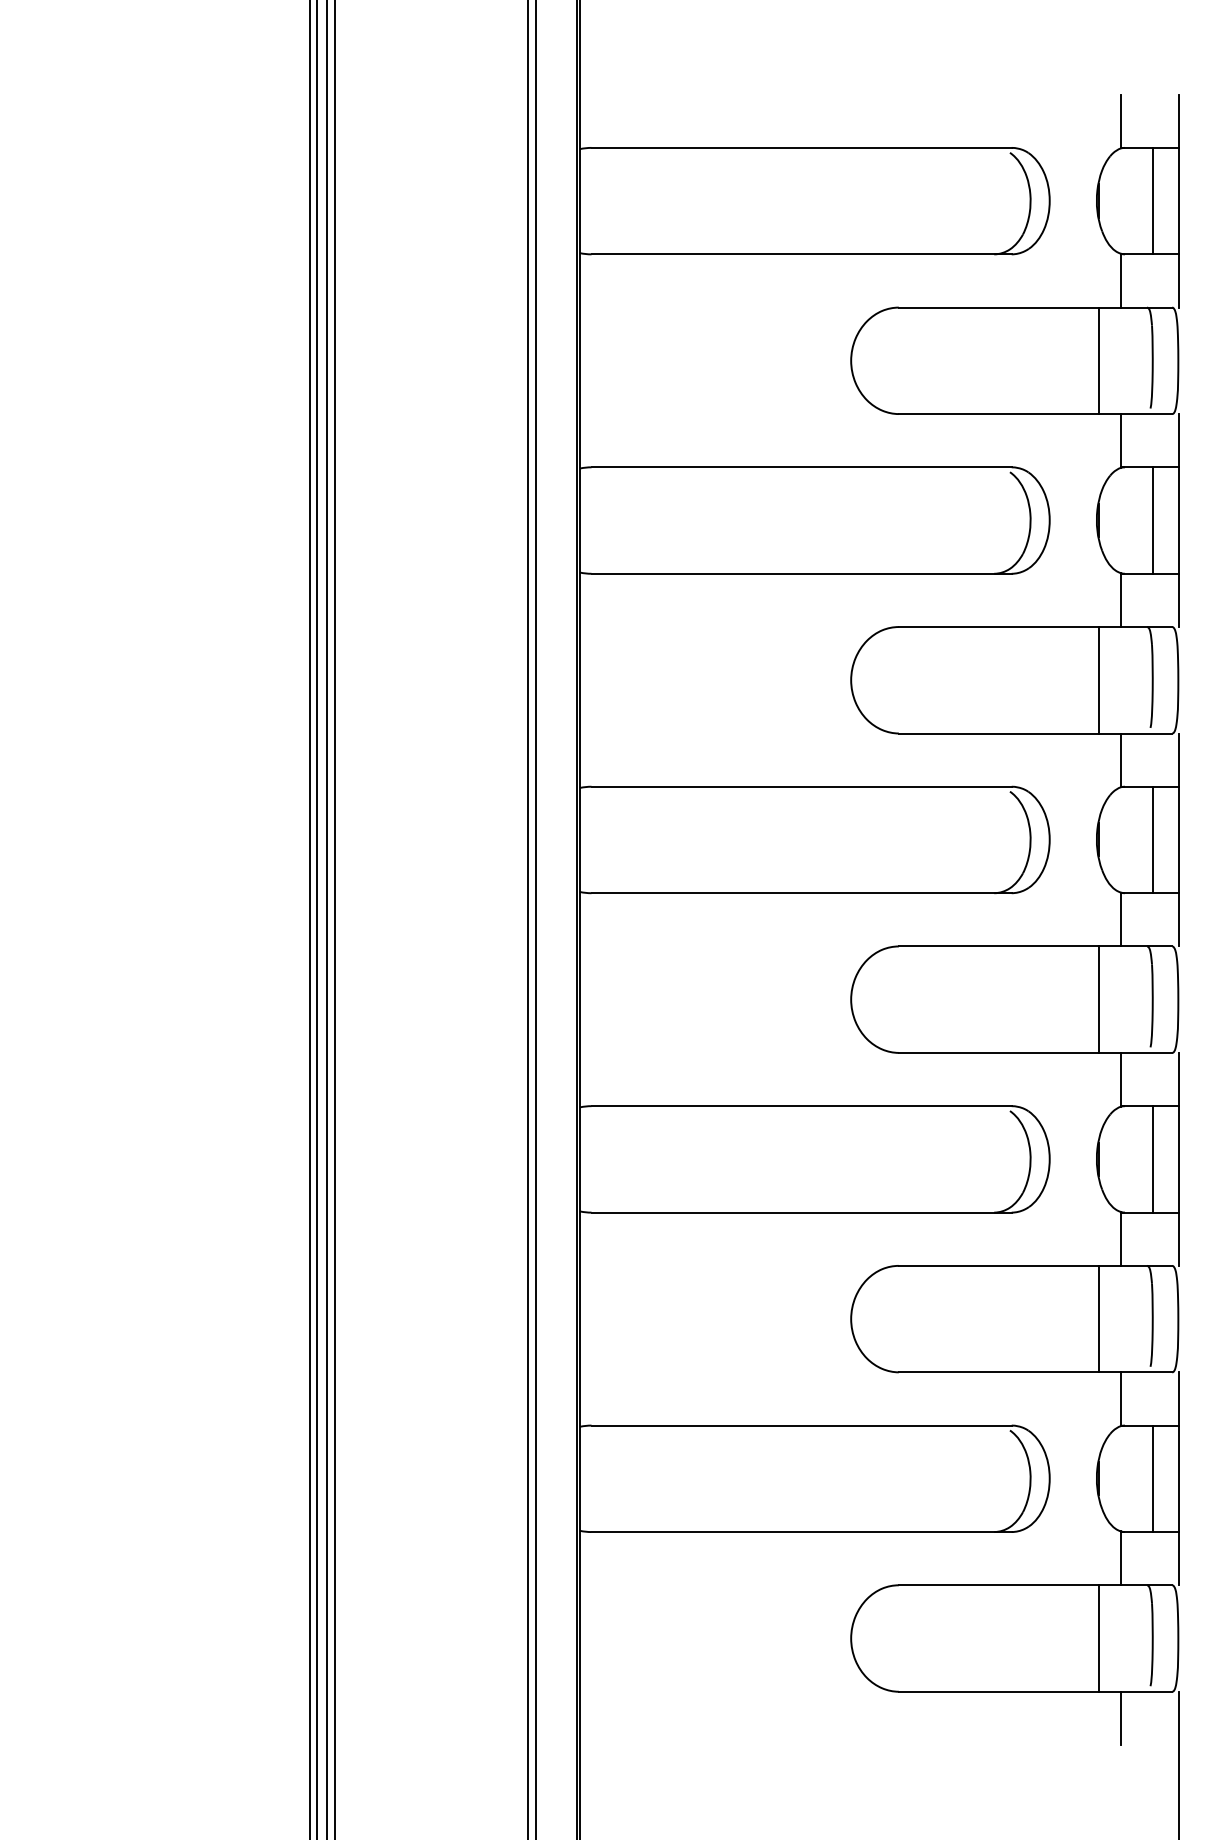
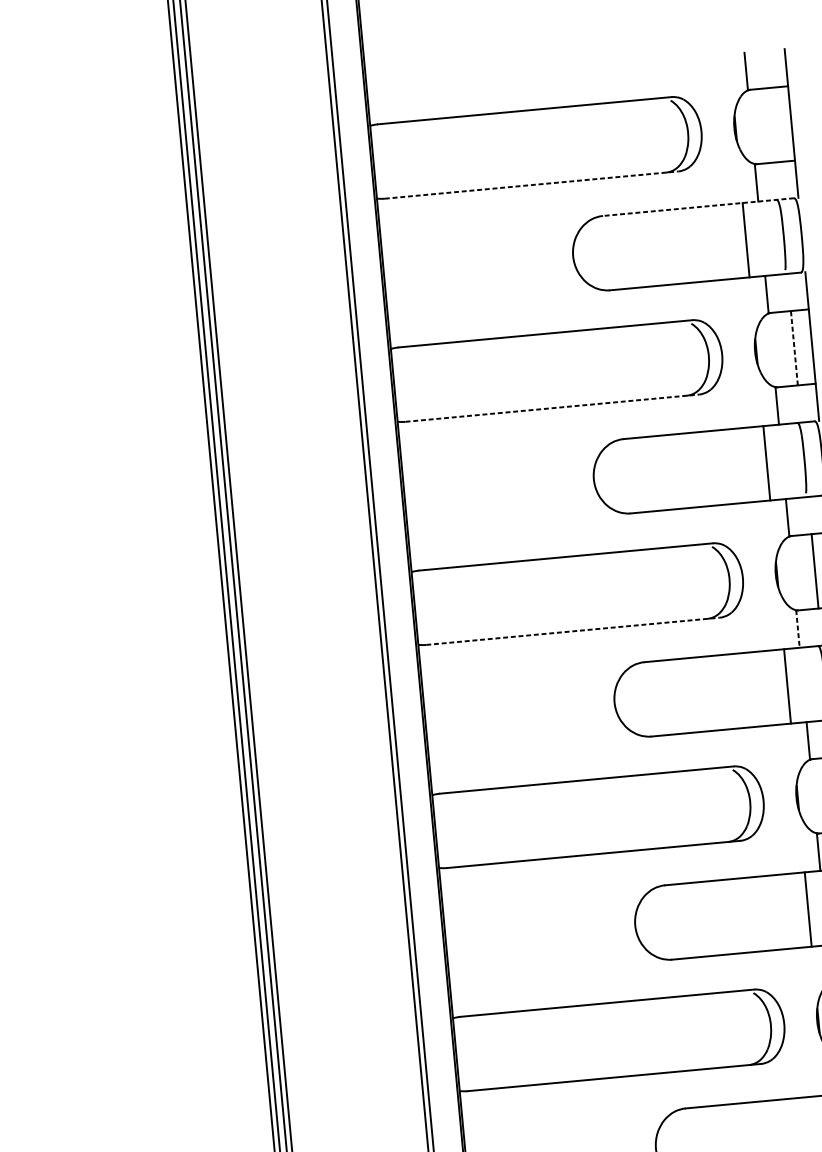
line: (1153, 200) -> (773, 124), removed
line: (802, 254) -> (532, 185), solid -> dashed
line: (1035, 307) -> (698, 207), solid -> dashed
line: (1153, 520) -> (794, 348), solid -> dashed
line: (802, 573) -> (552, 407), solid -> dashed
line: (802, 893) -> (573, 631), solid -> dashed
line: (1121, 919) -> (798, 628), solid -> dashed

